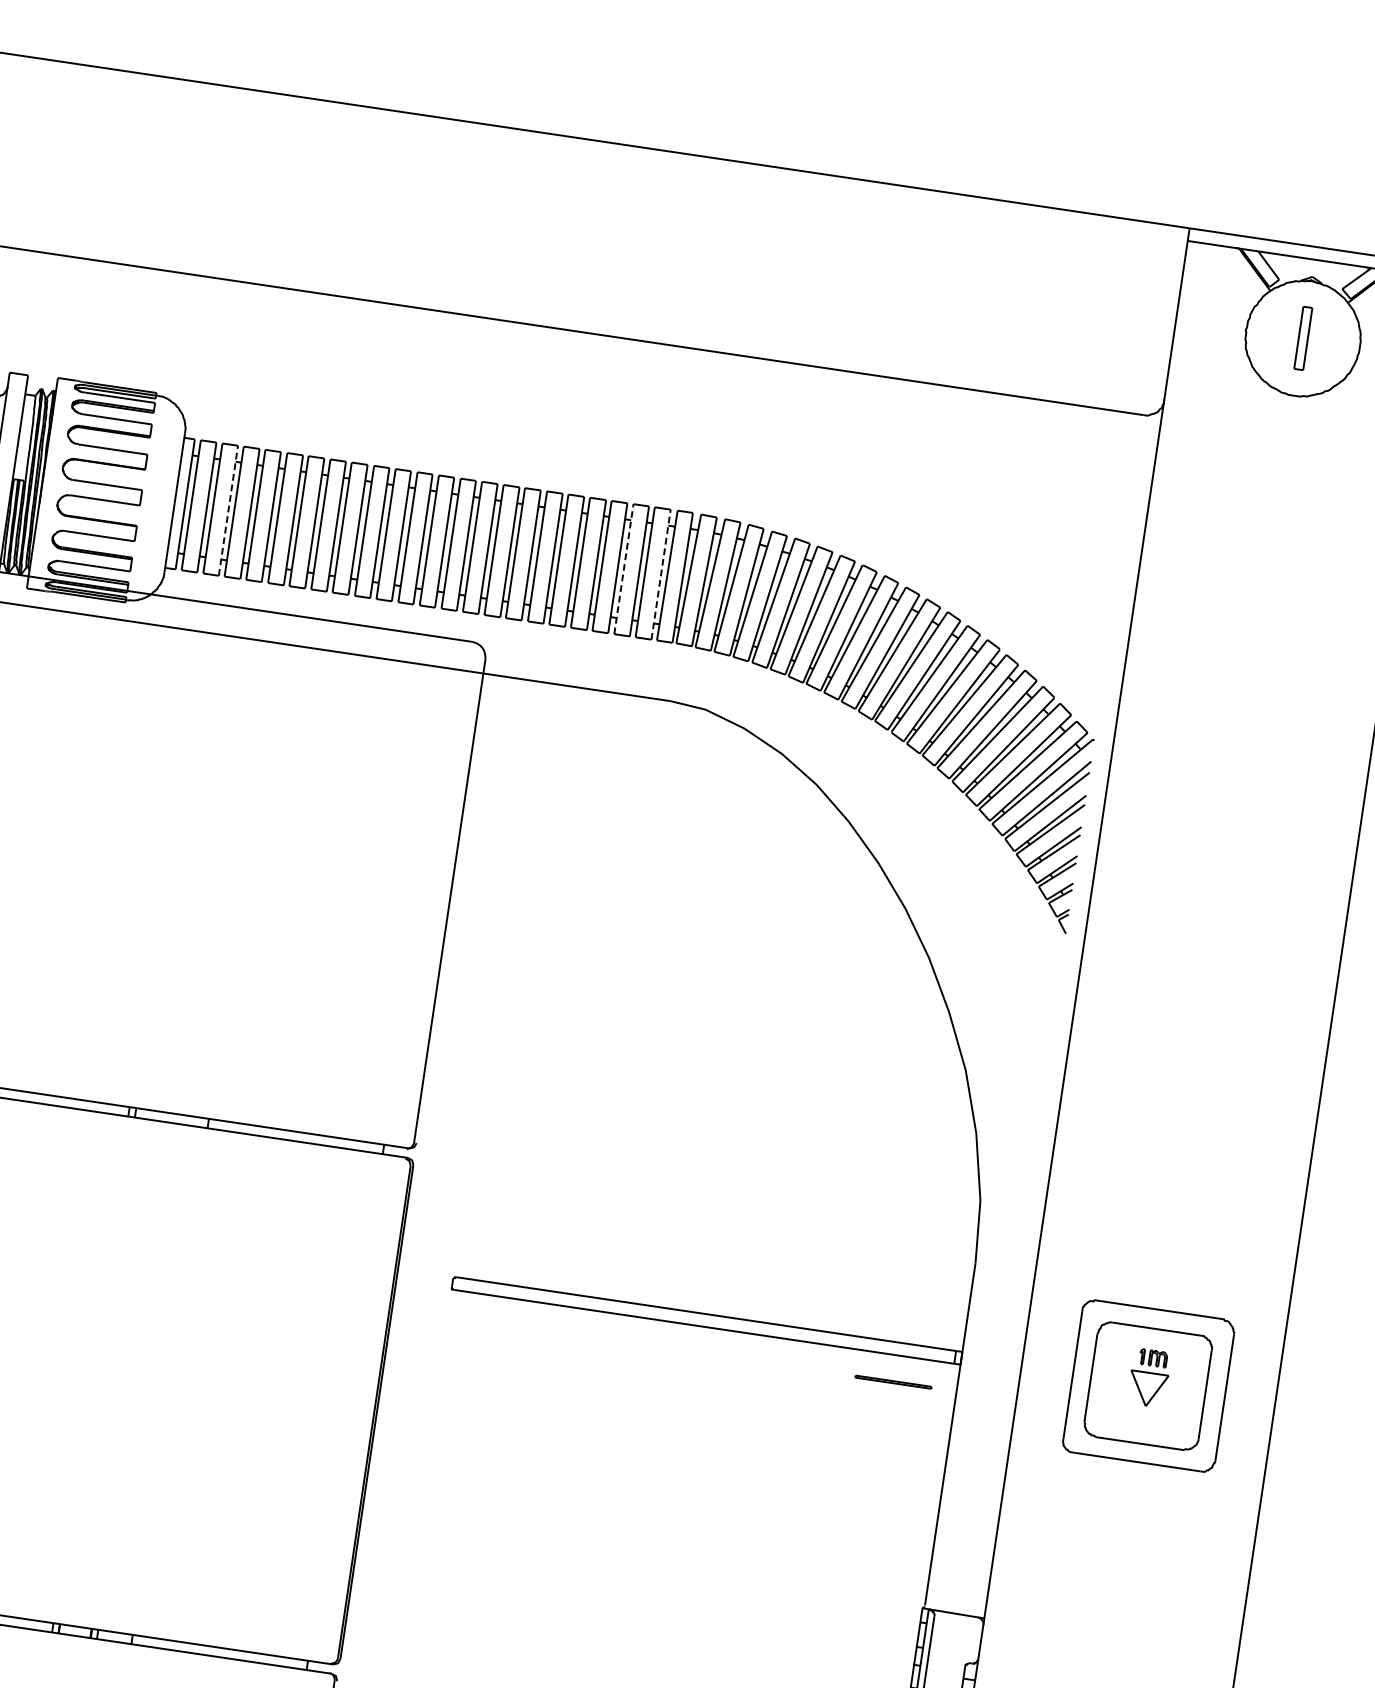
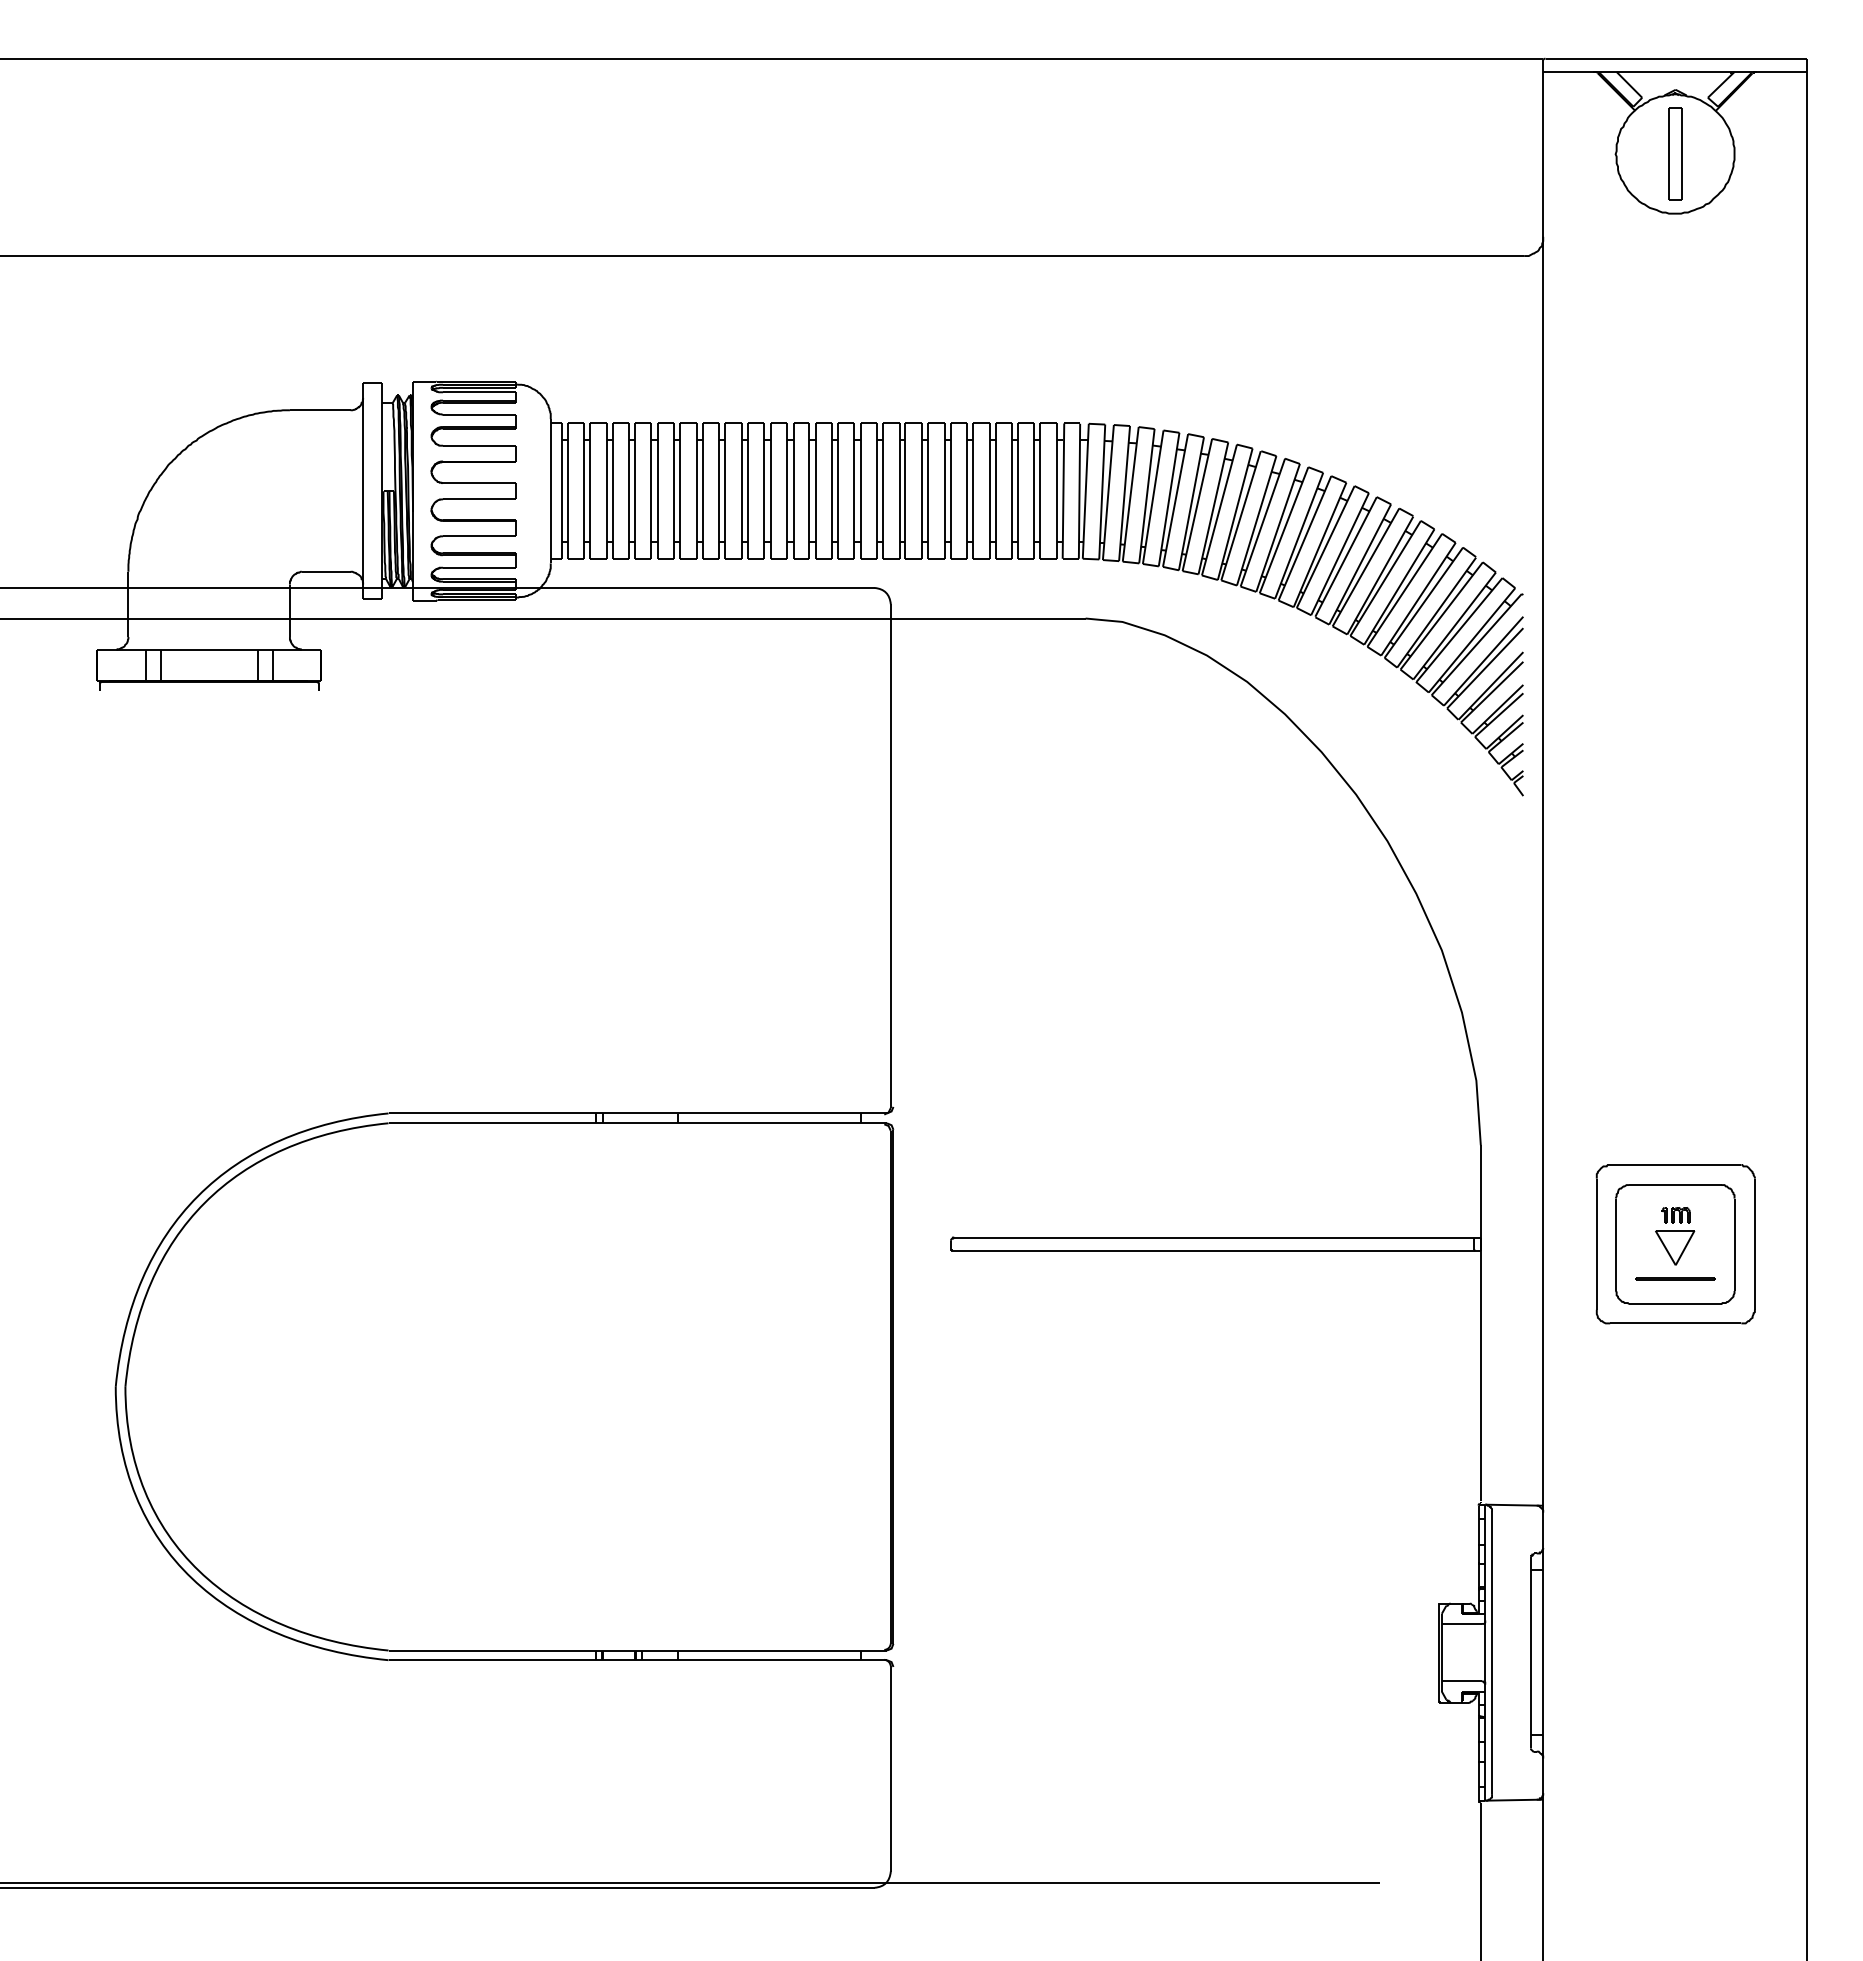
part: (1303, 338) -> (1675, 153), size x1.43
line: (228, 511) -> (606, 491), dashed -> solid
line: (624, 569) -> (1018, 491), dashed -> solid
line: (660, 574) -> (1056, 491), dashed -> solid
line: (893, 1382) -> (1675, 1278), moved

